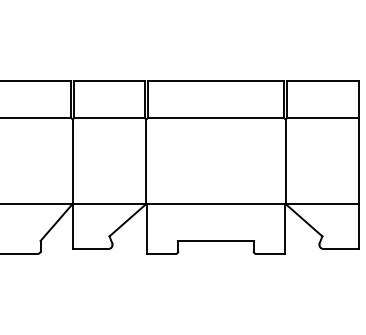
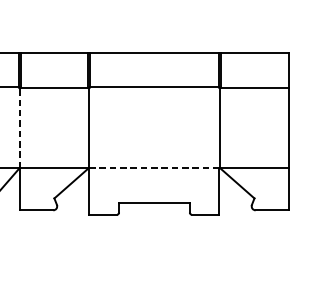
line: (72, 161) -> (19, 128), solid -> dashed
line: (215, 204) -> (154, 168), solid -> dashed

